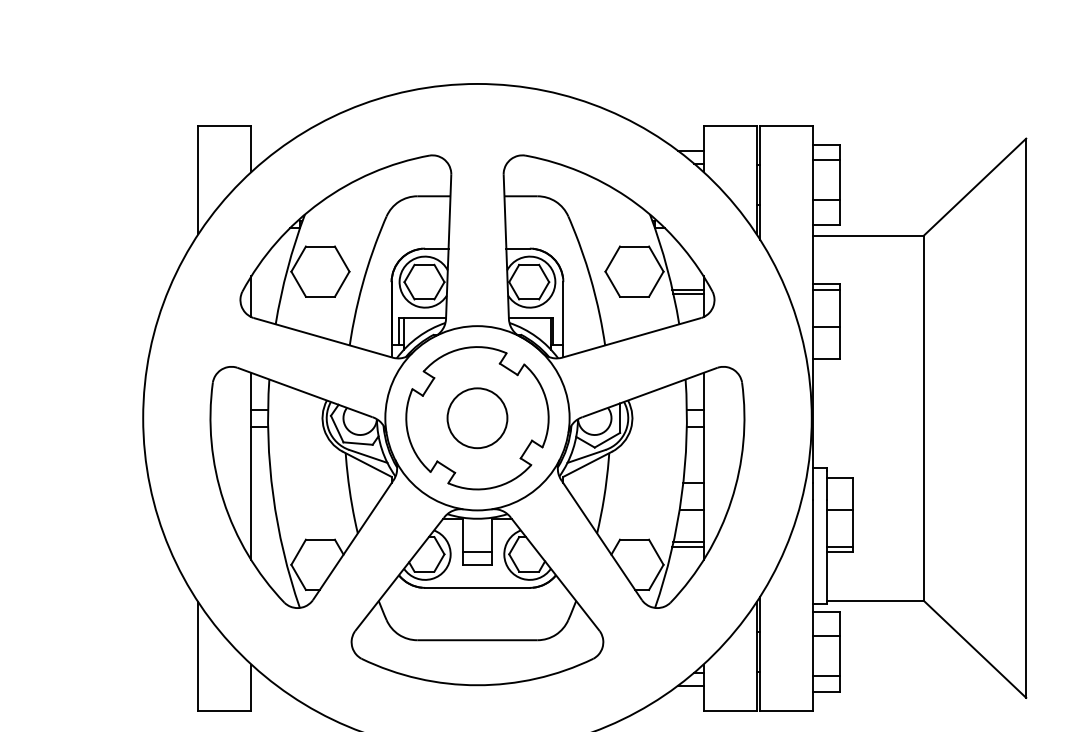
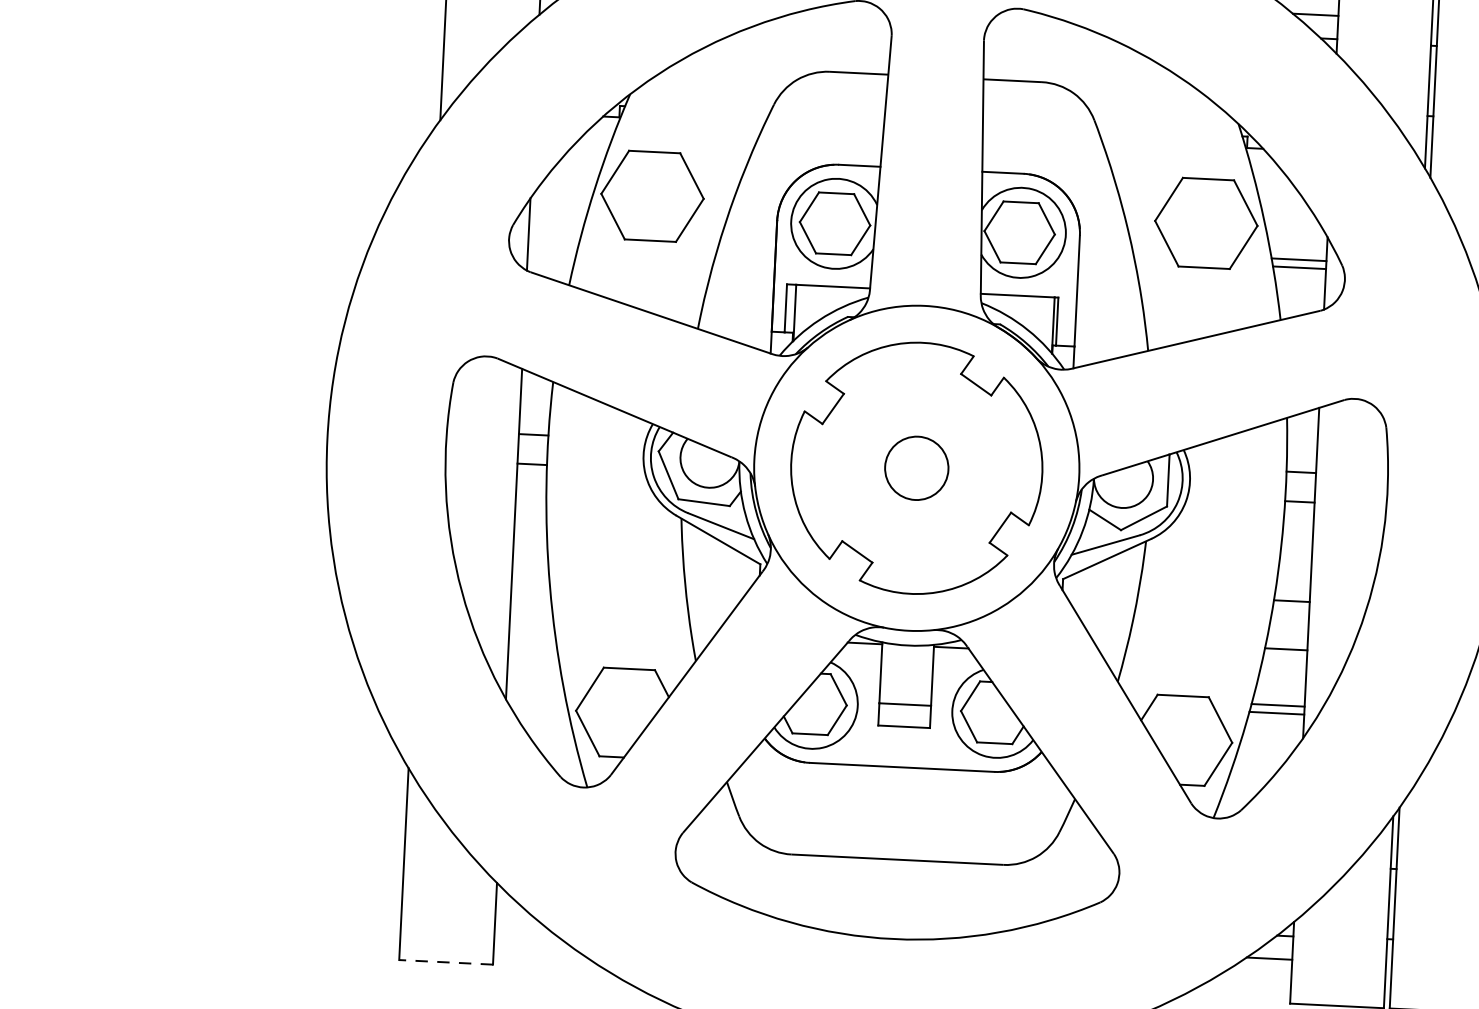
circle: (477, 418) -> (916, 468), size x0.6
line: (224, 710) -> (445, 961), solid -> dashed

